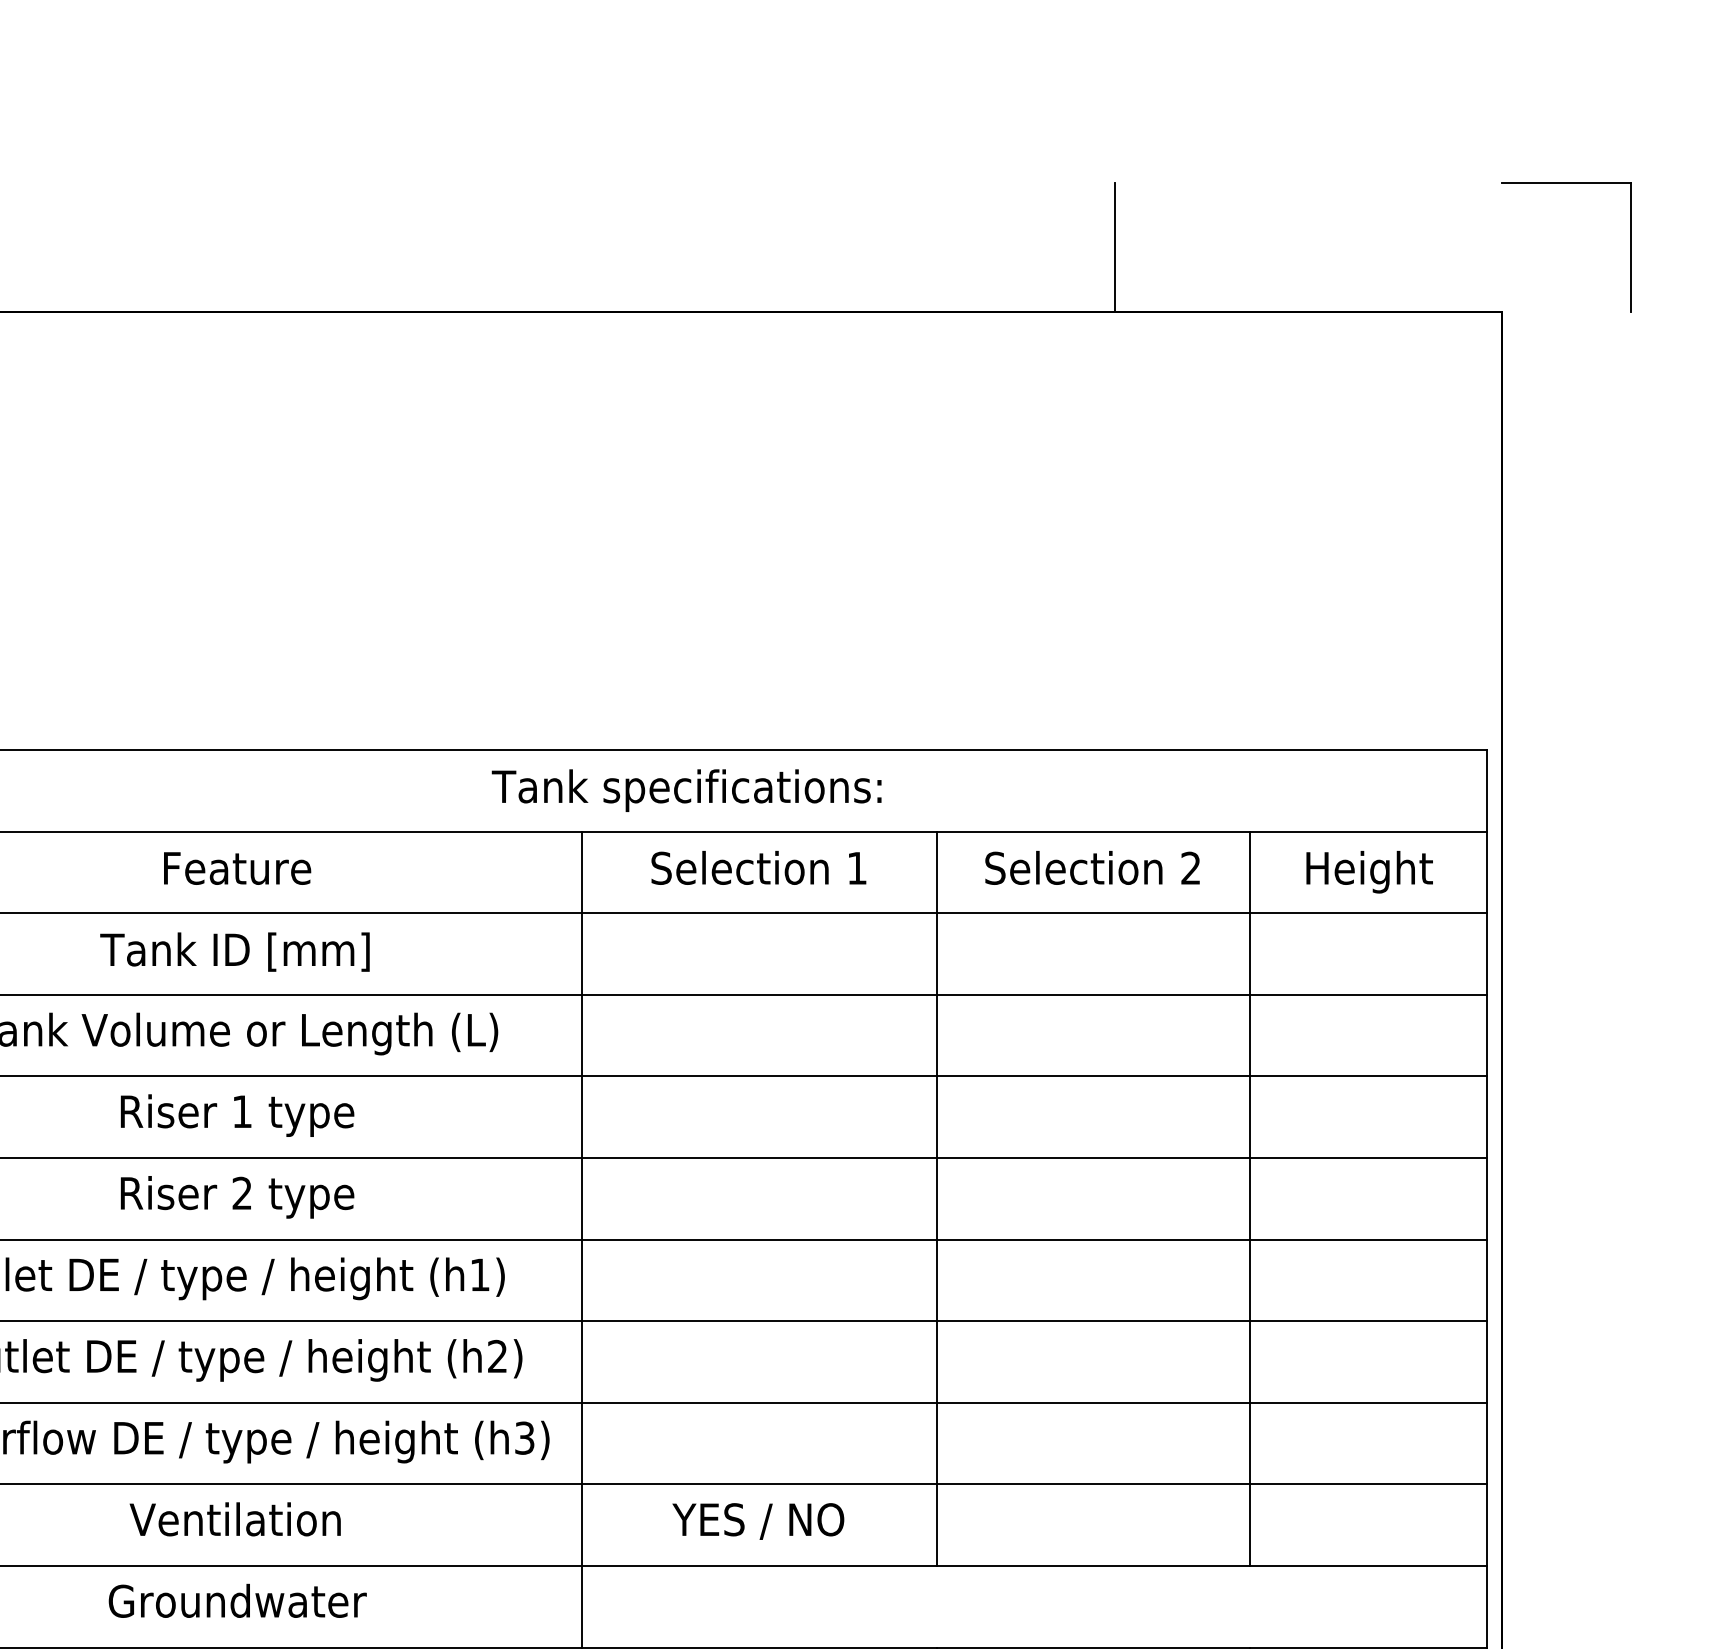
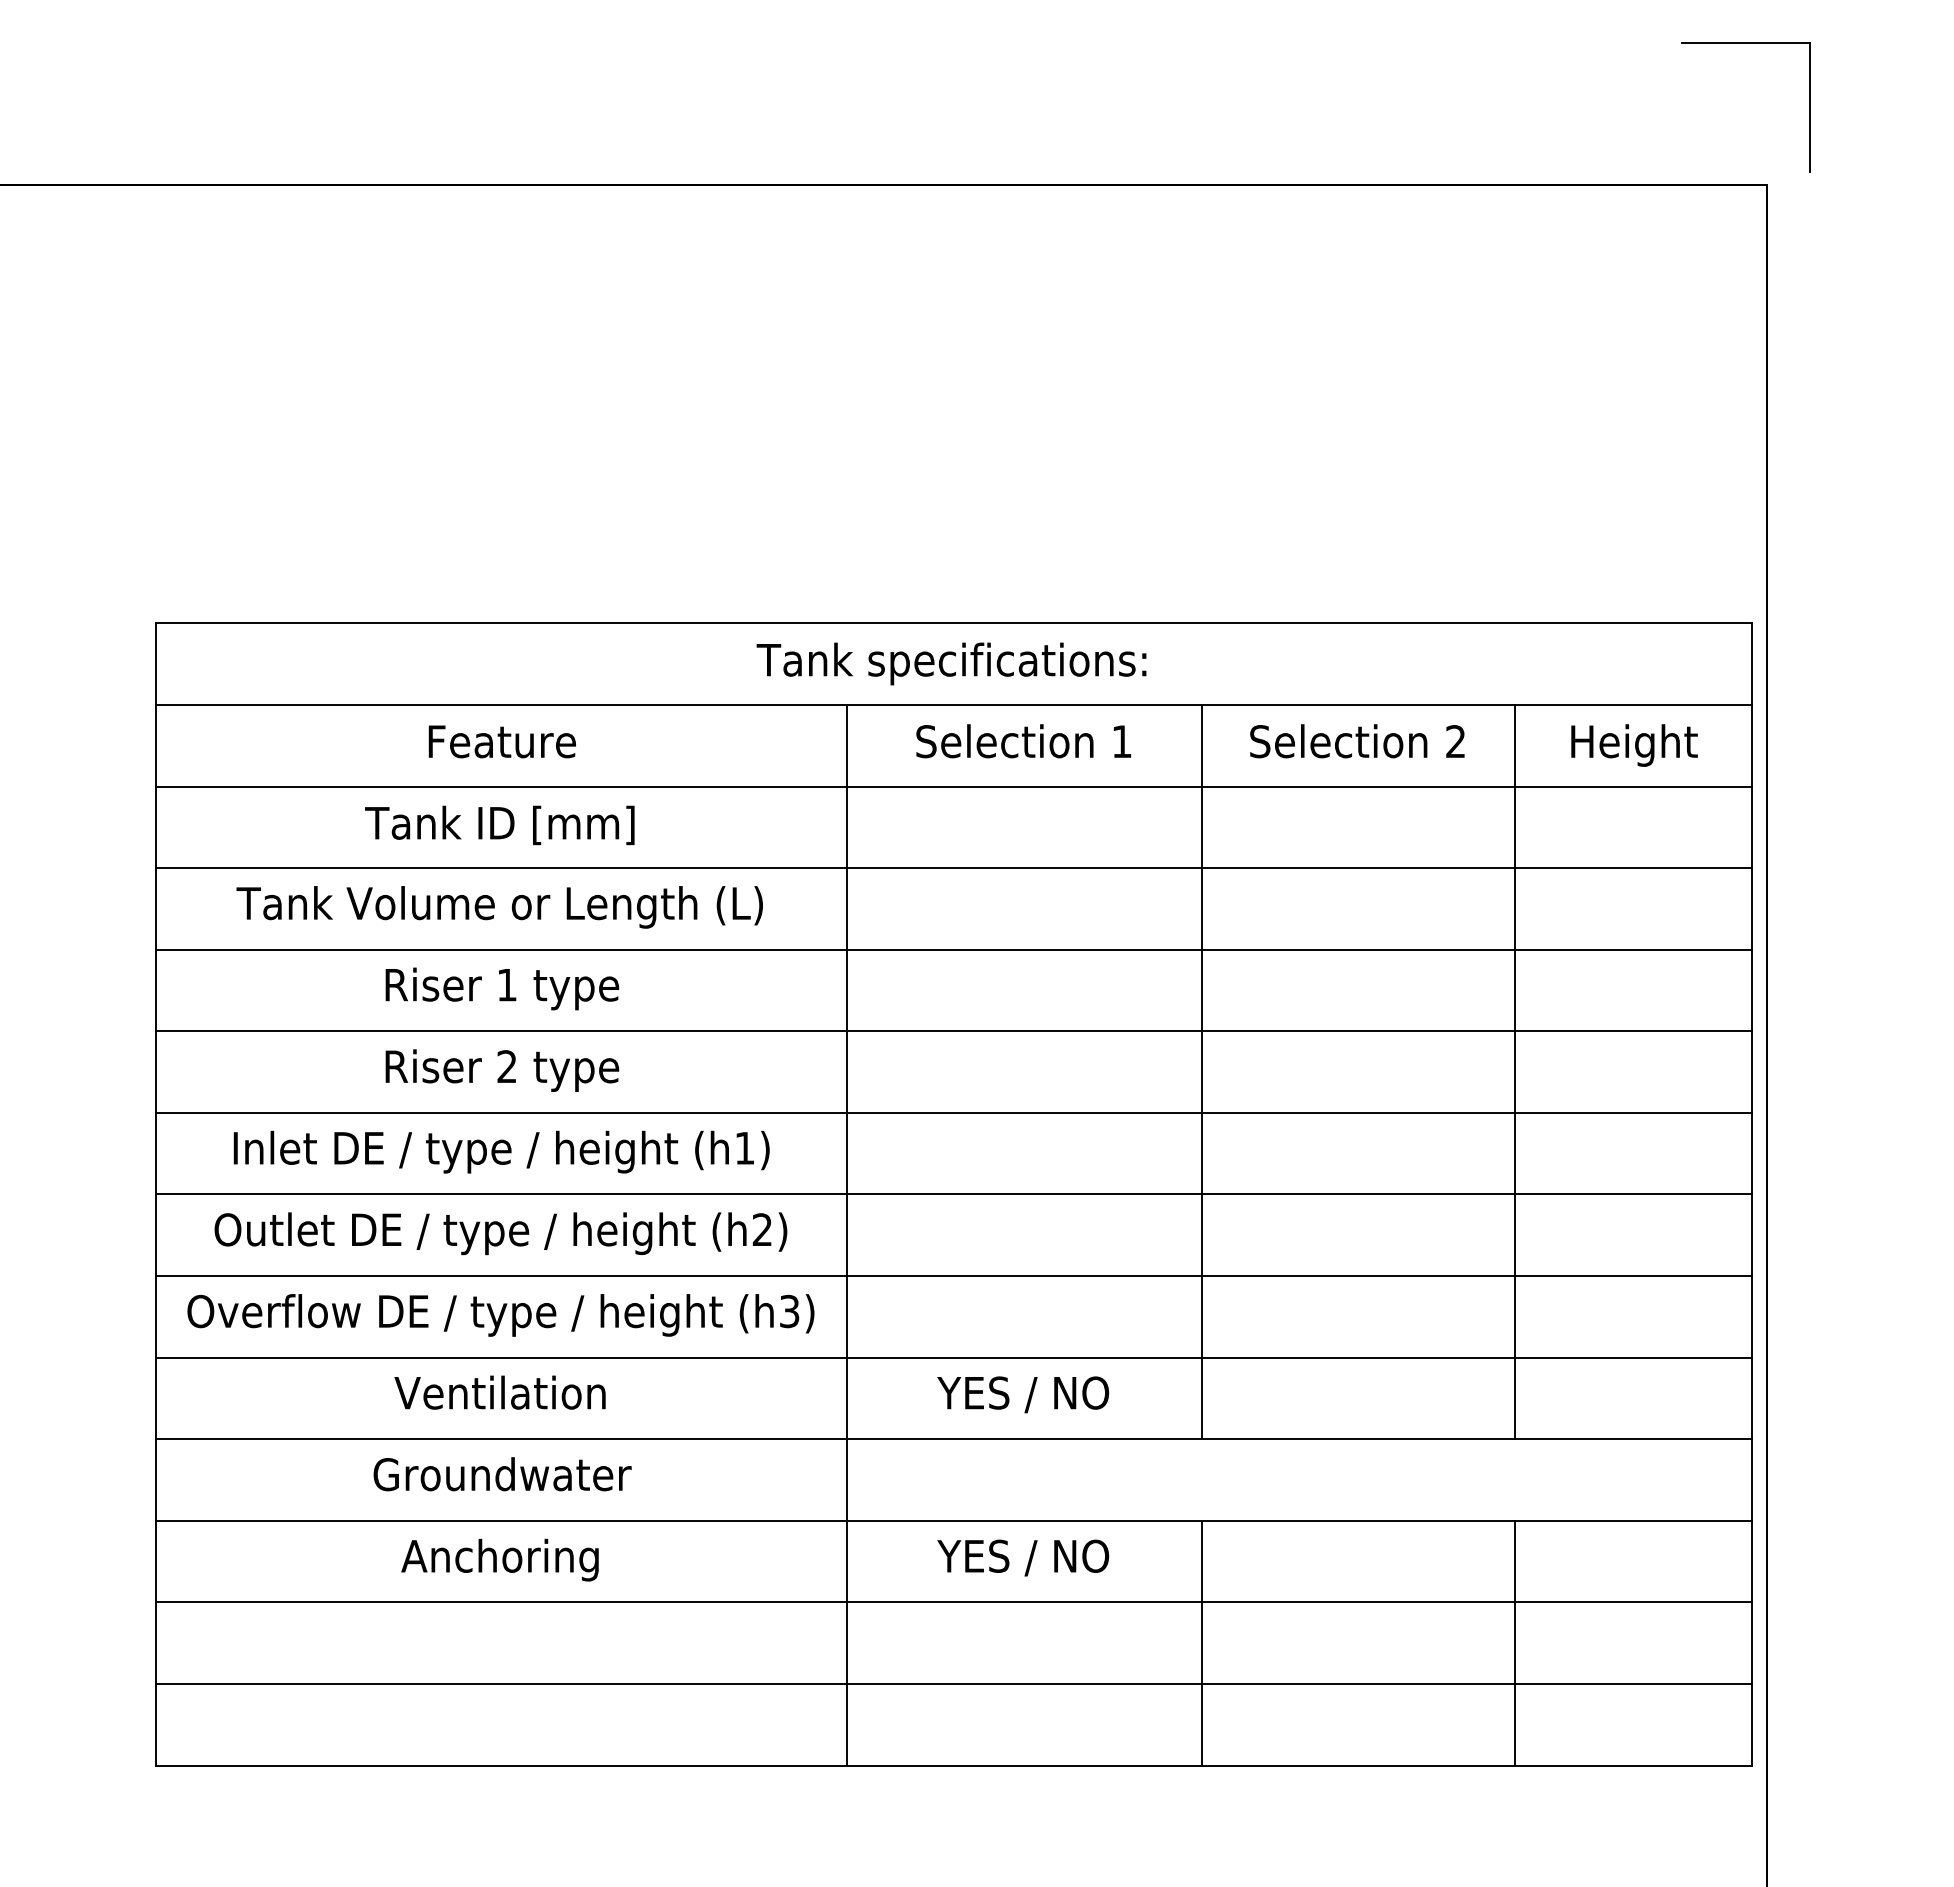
part: (1565, 183) -> (1745, 43), moved
line: (1115, 247) -> (1380, 120), removed

